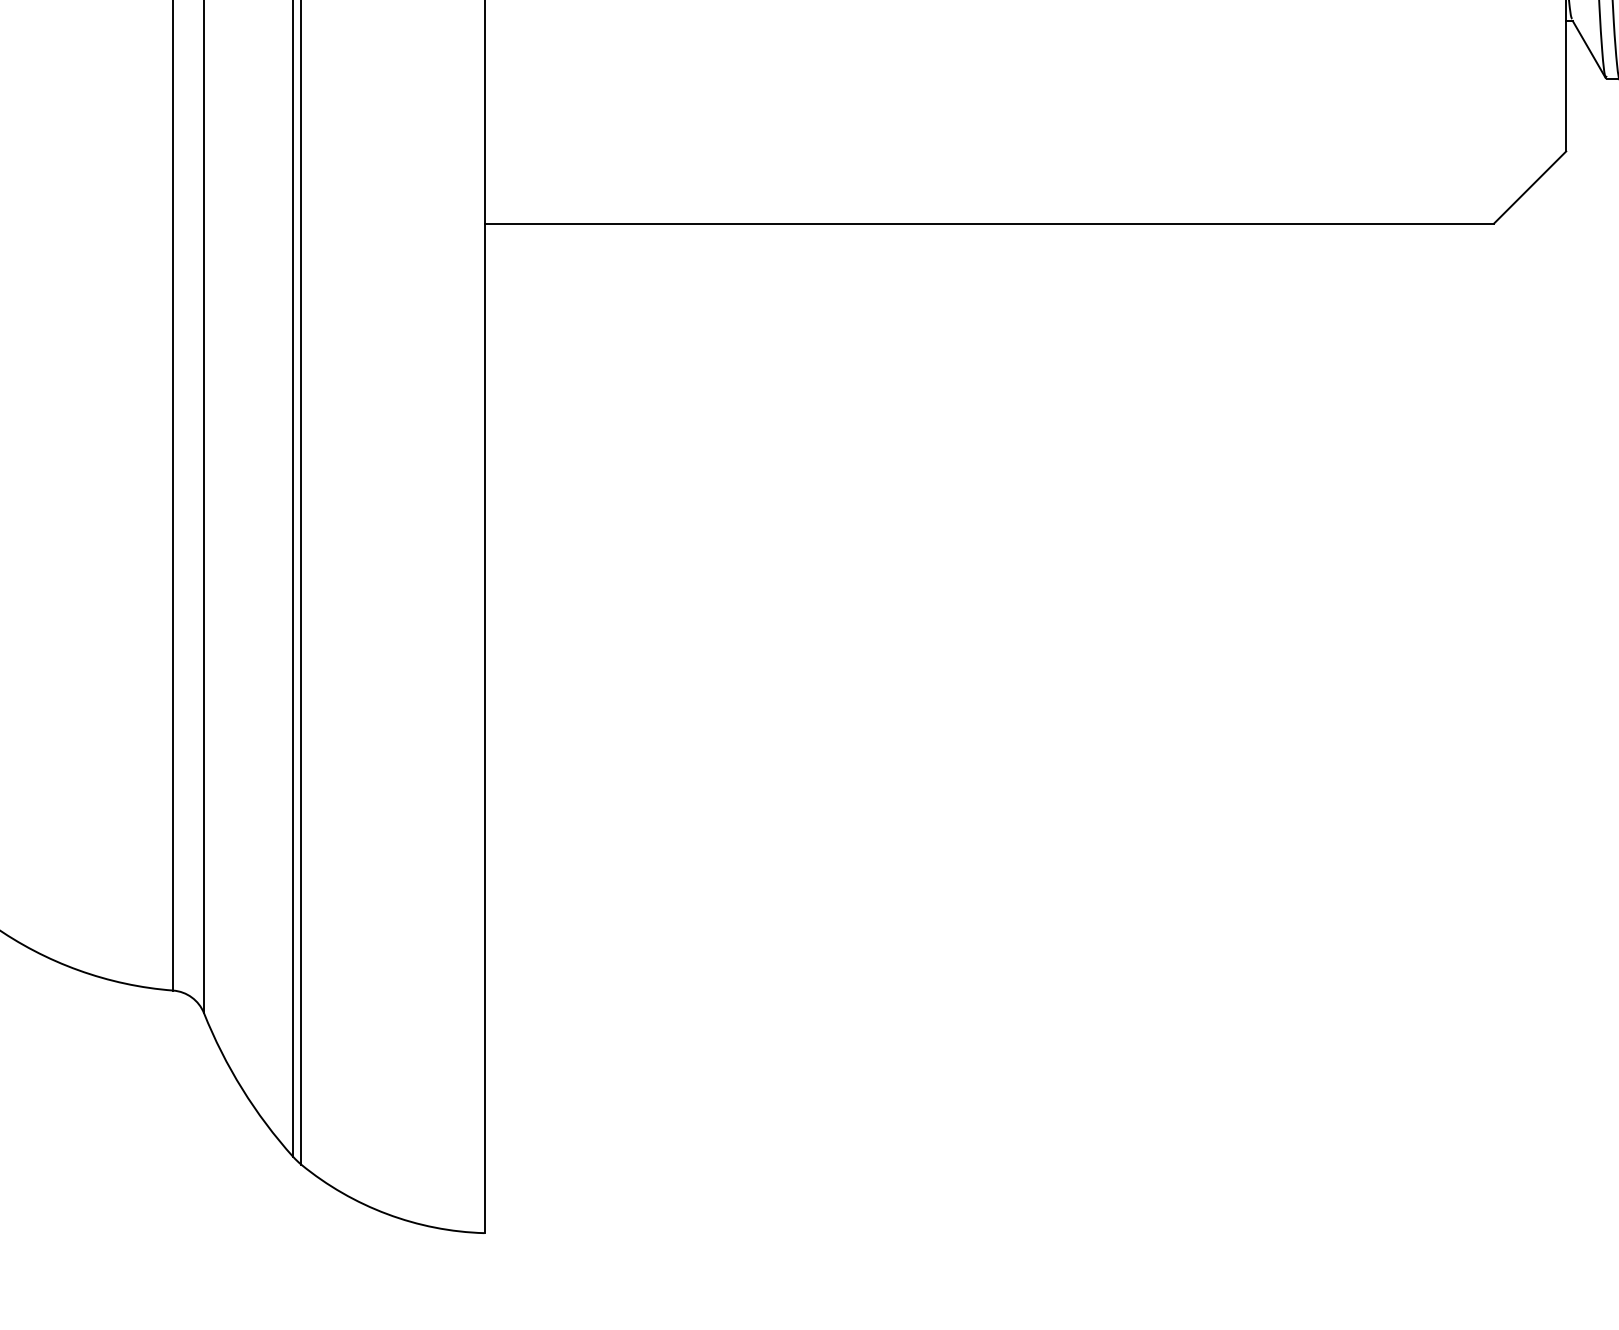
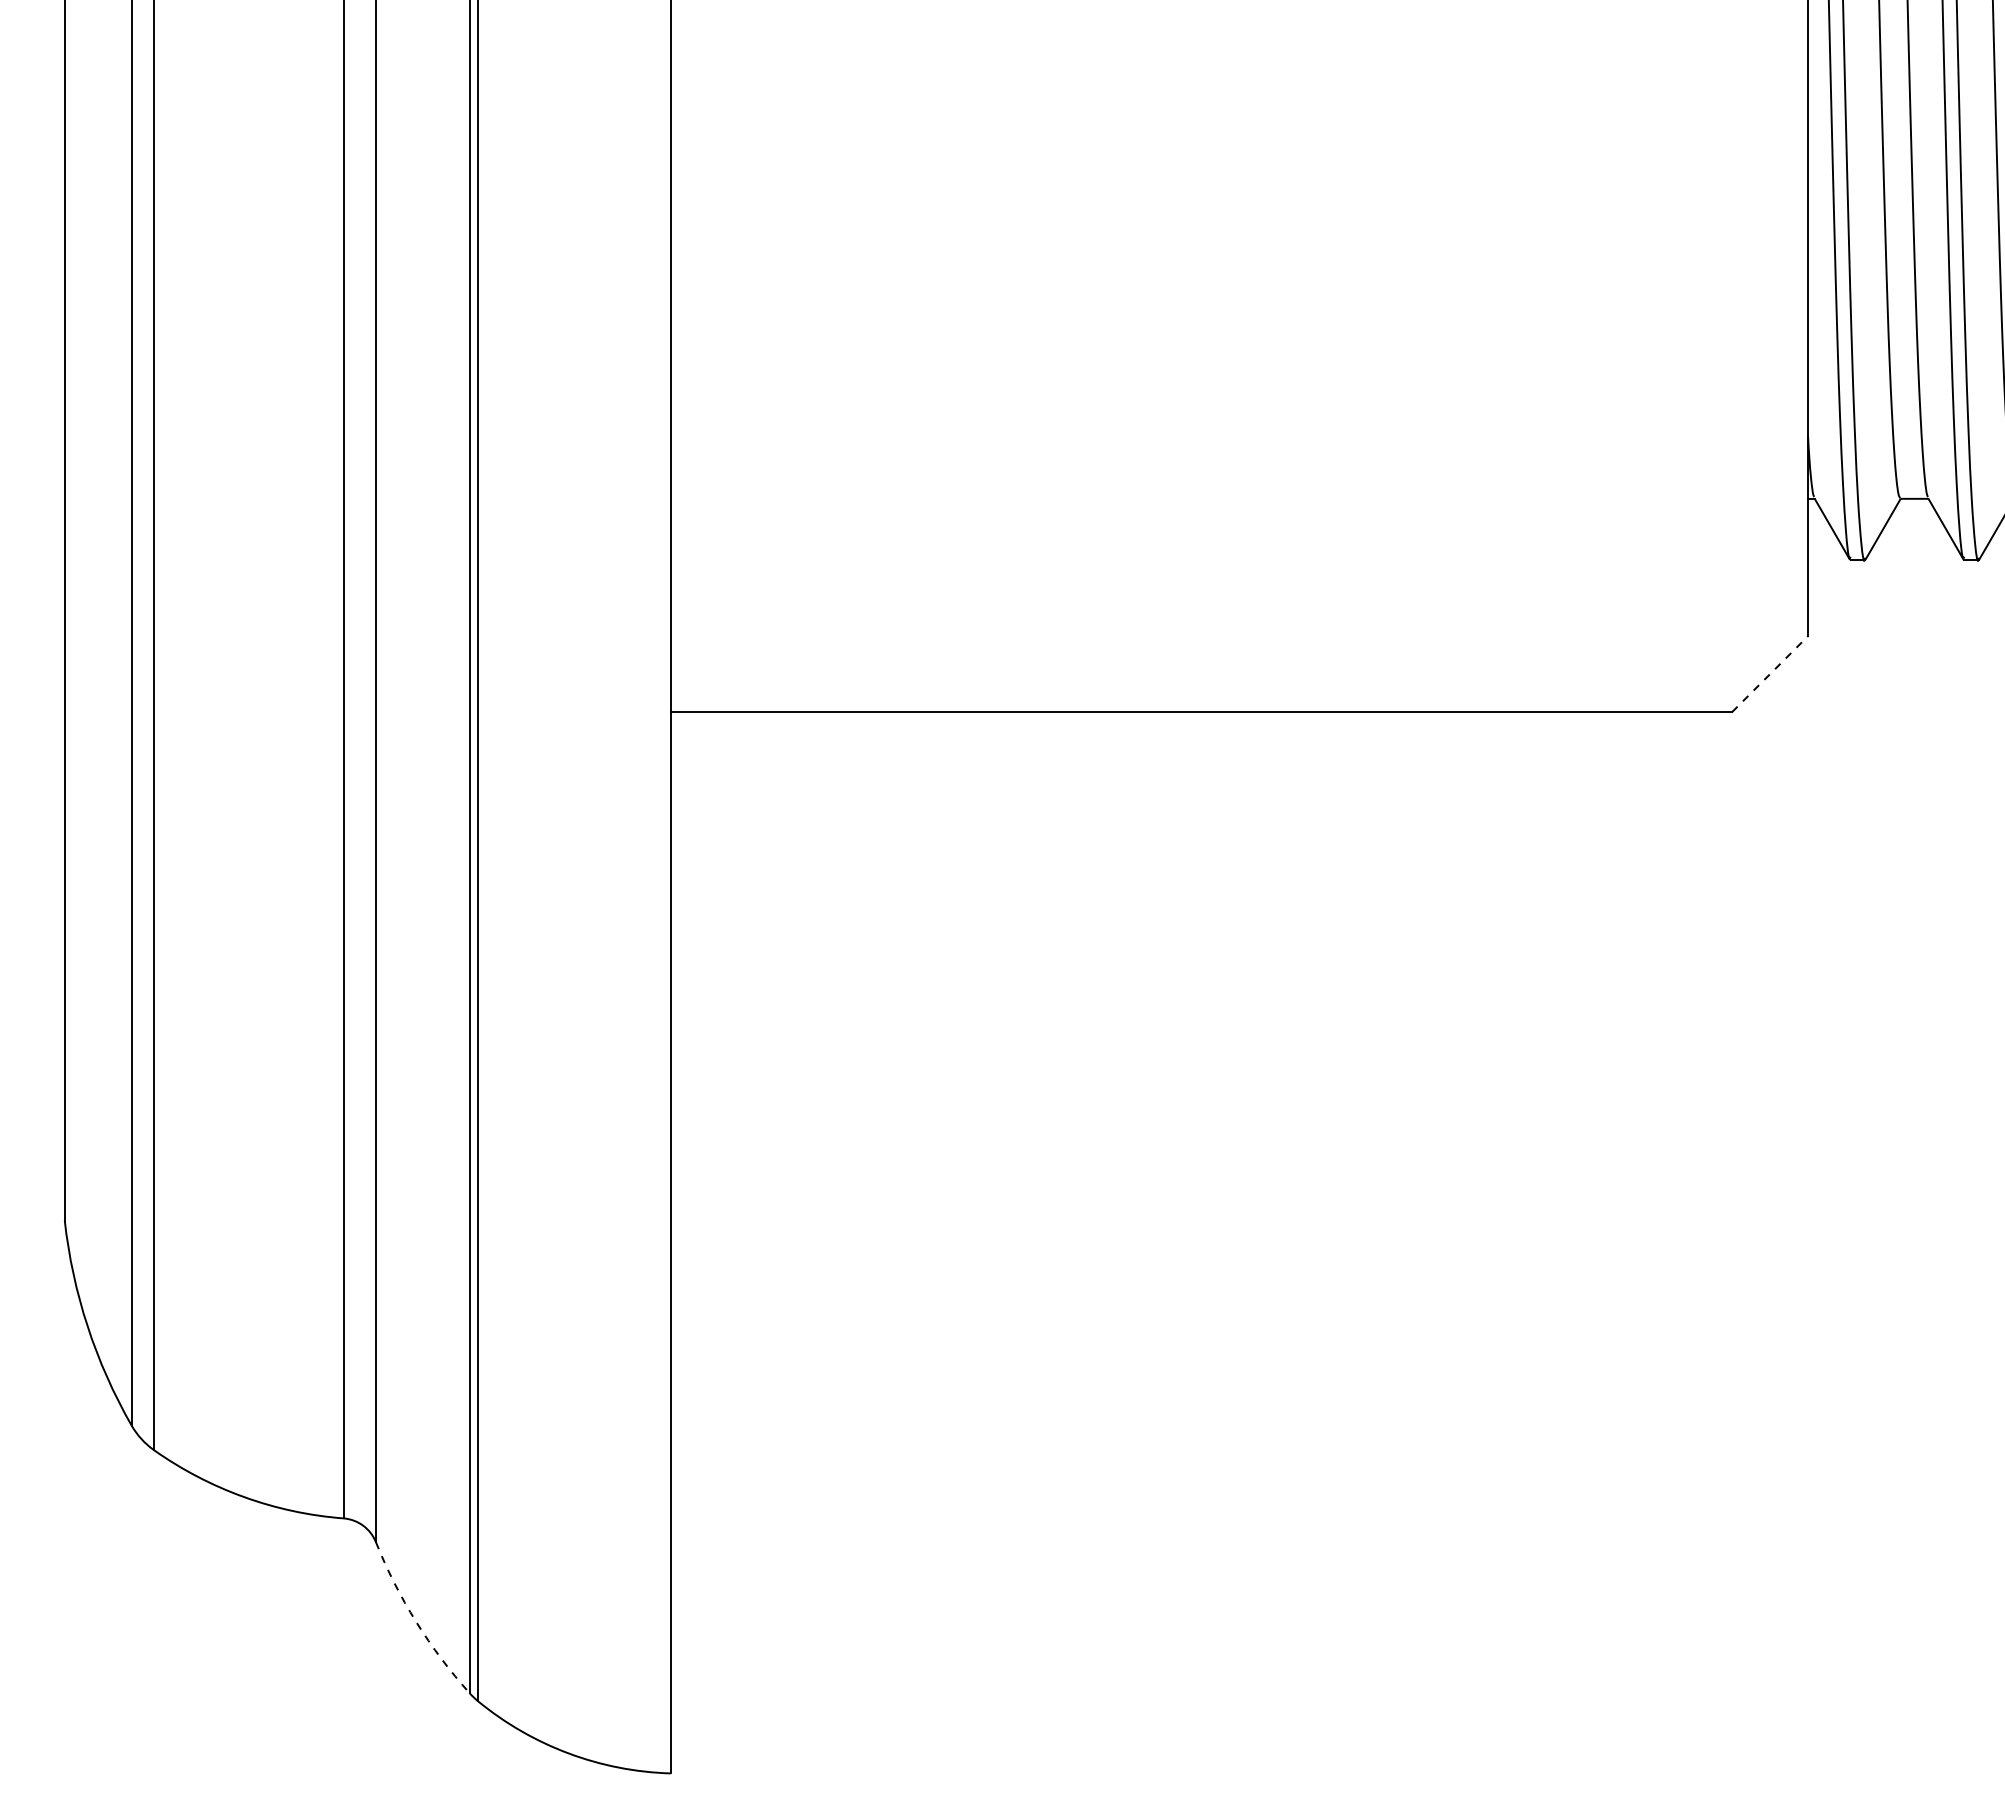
line: (1530, 187) -> (1770, 674), solid -> dashed
arc: (242, 1088) -> (416, 1621), solid -> dashed

